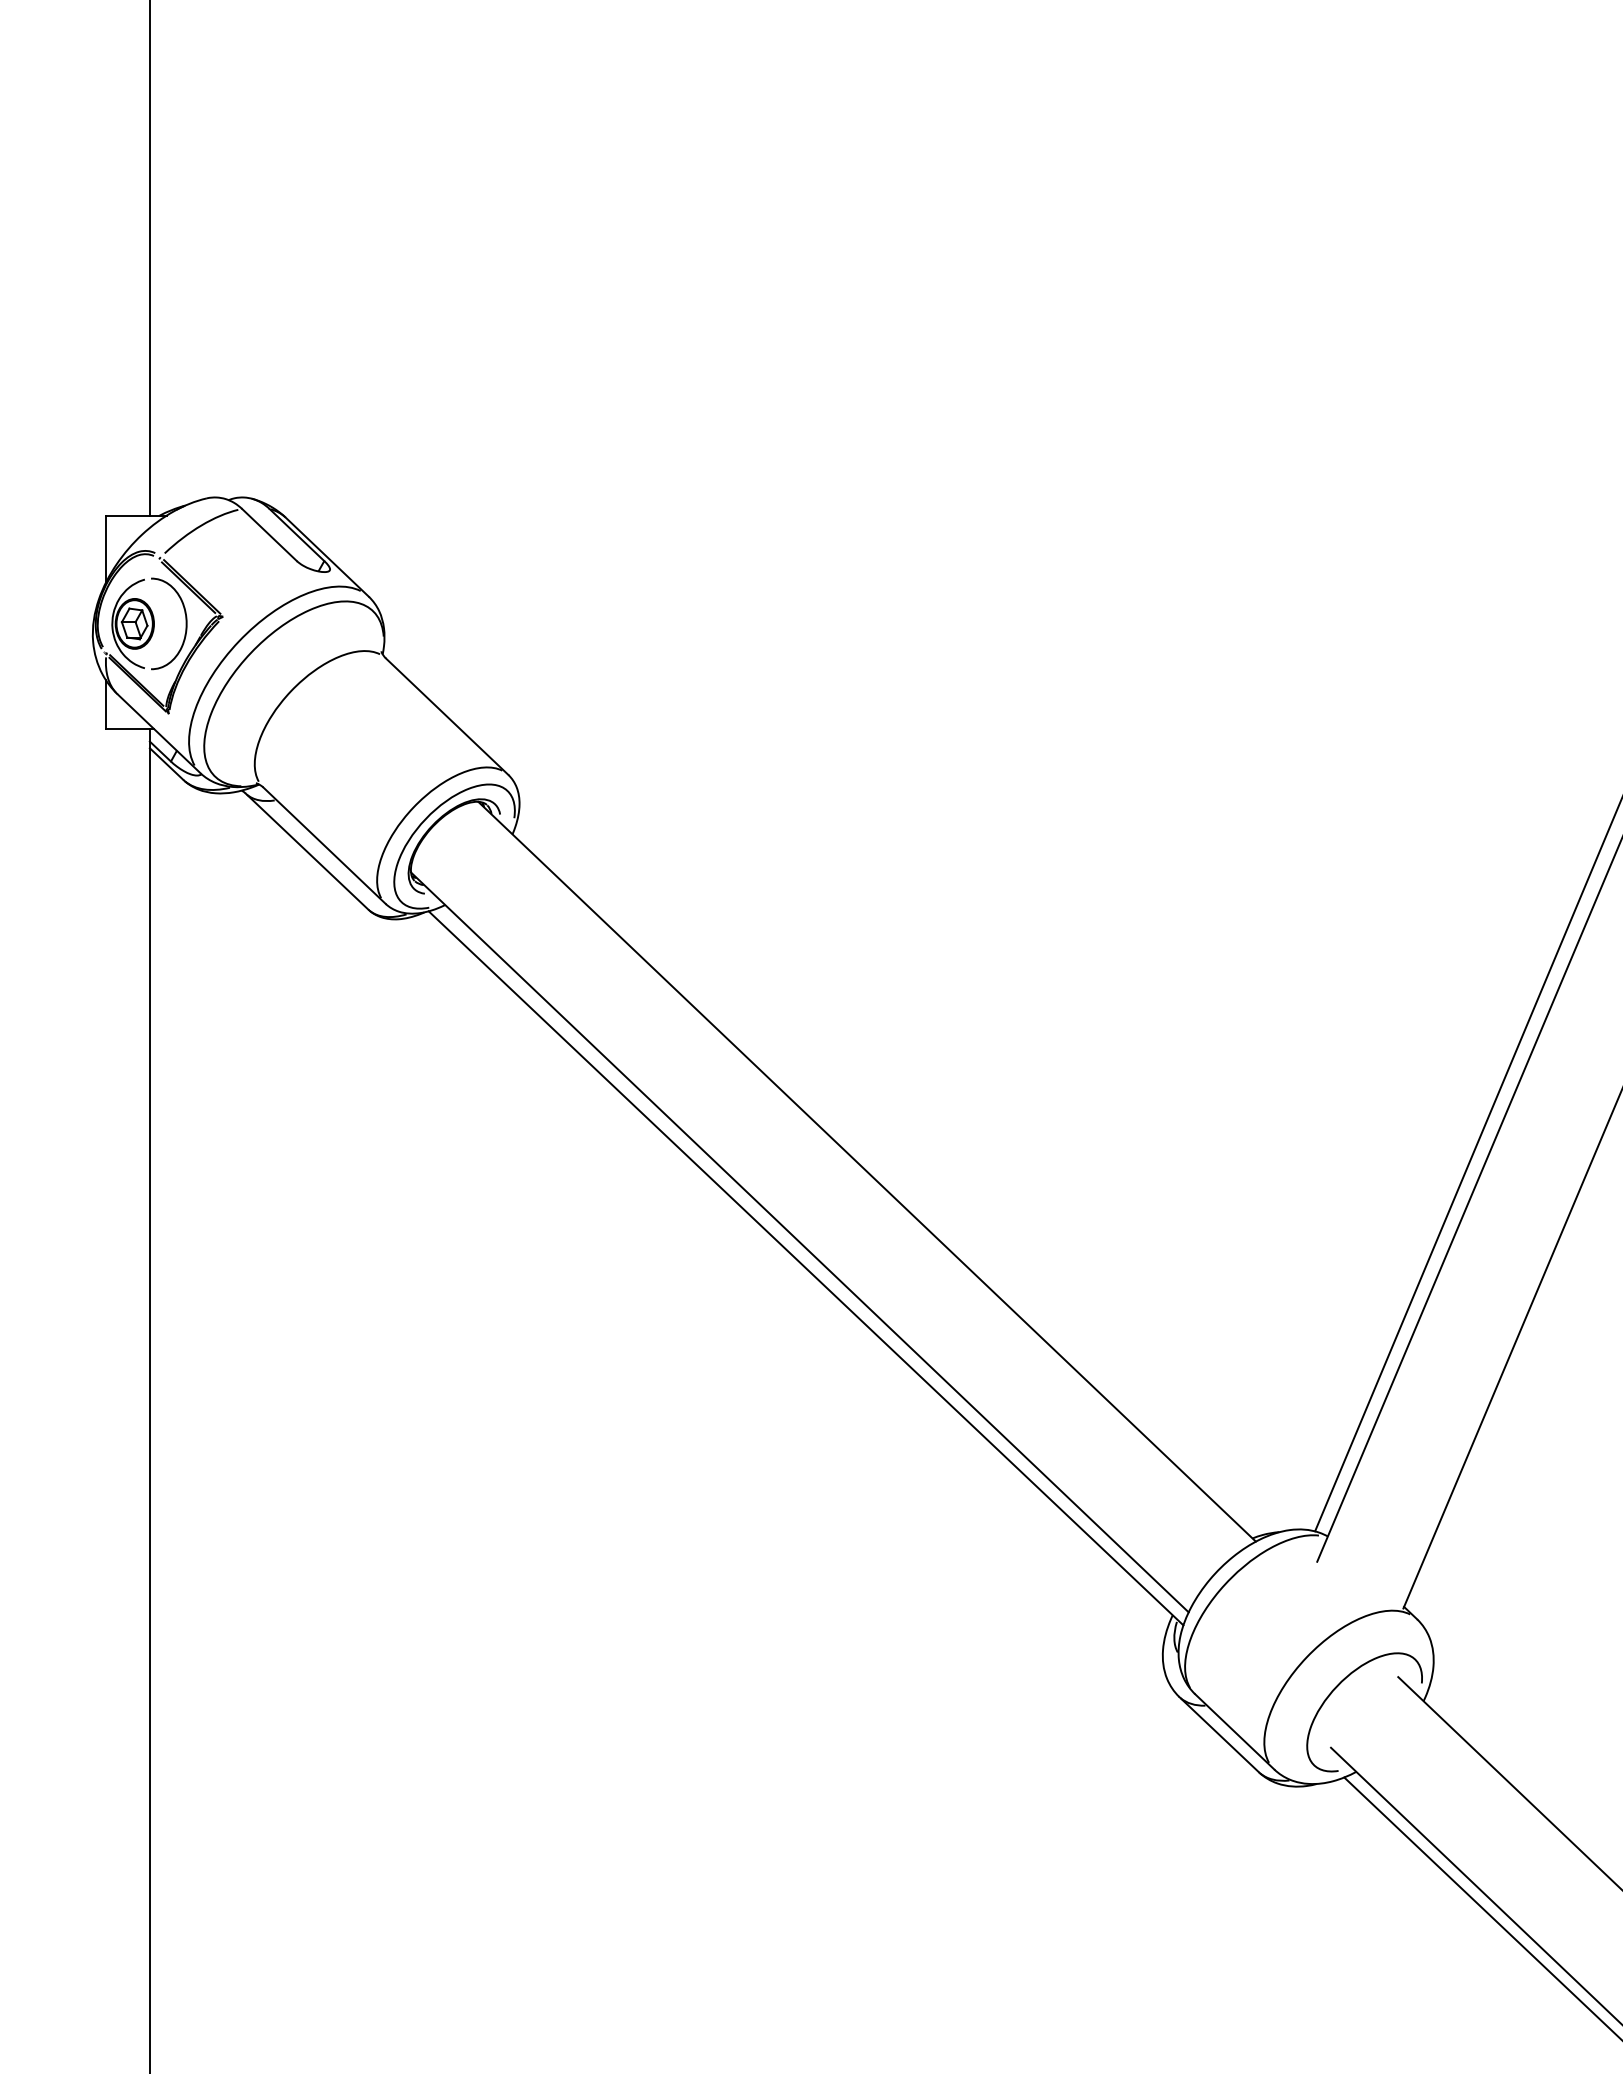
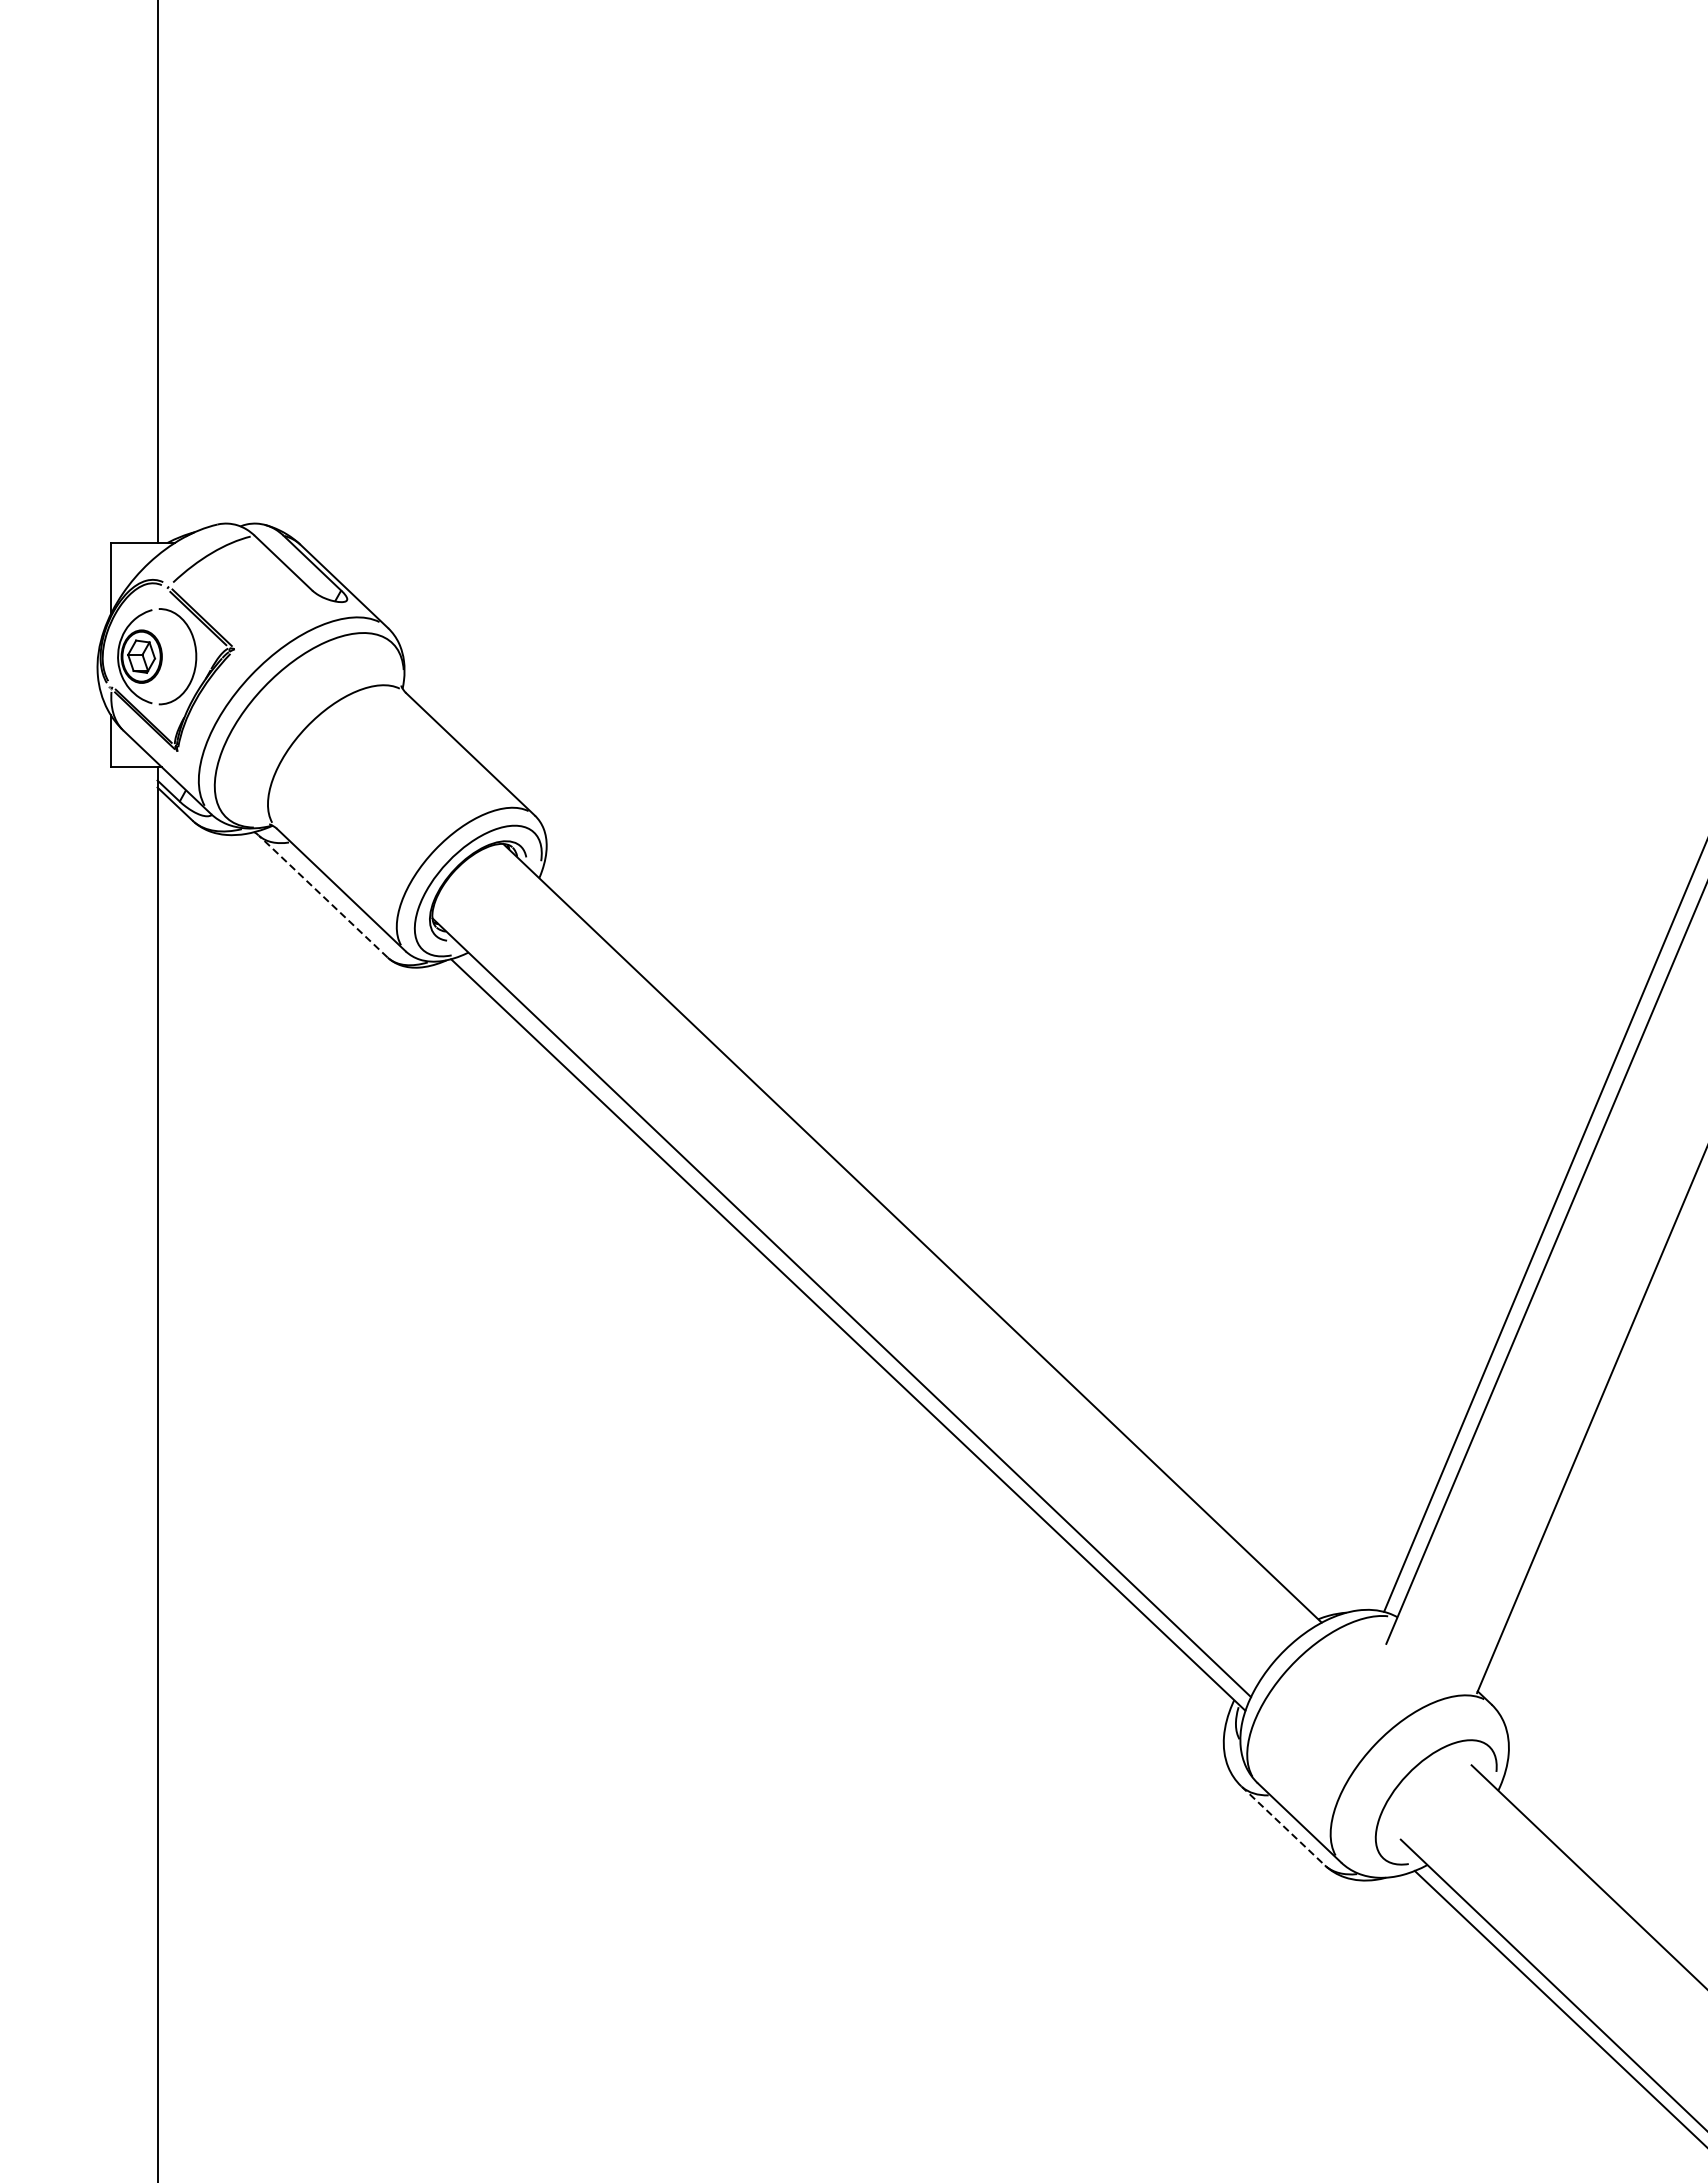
line: (306, 851) -> (322, 896), solid -> dashed
line: (1219, 1734) -> (1283, 1825), solid -> dashed

